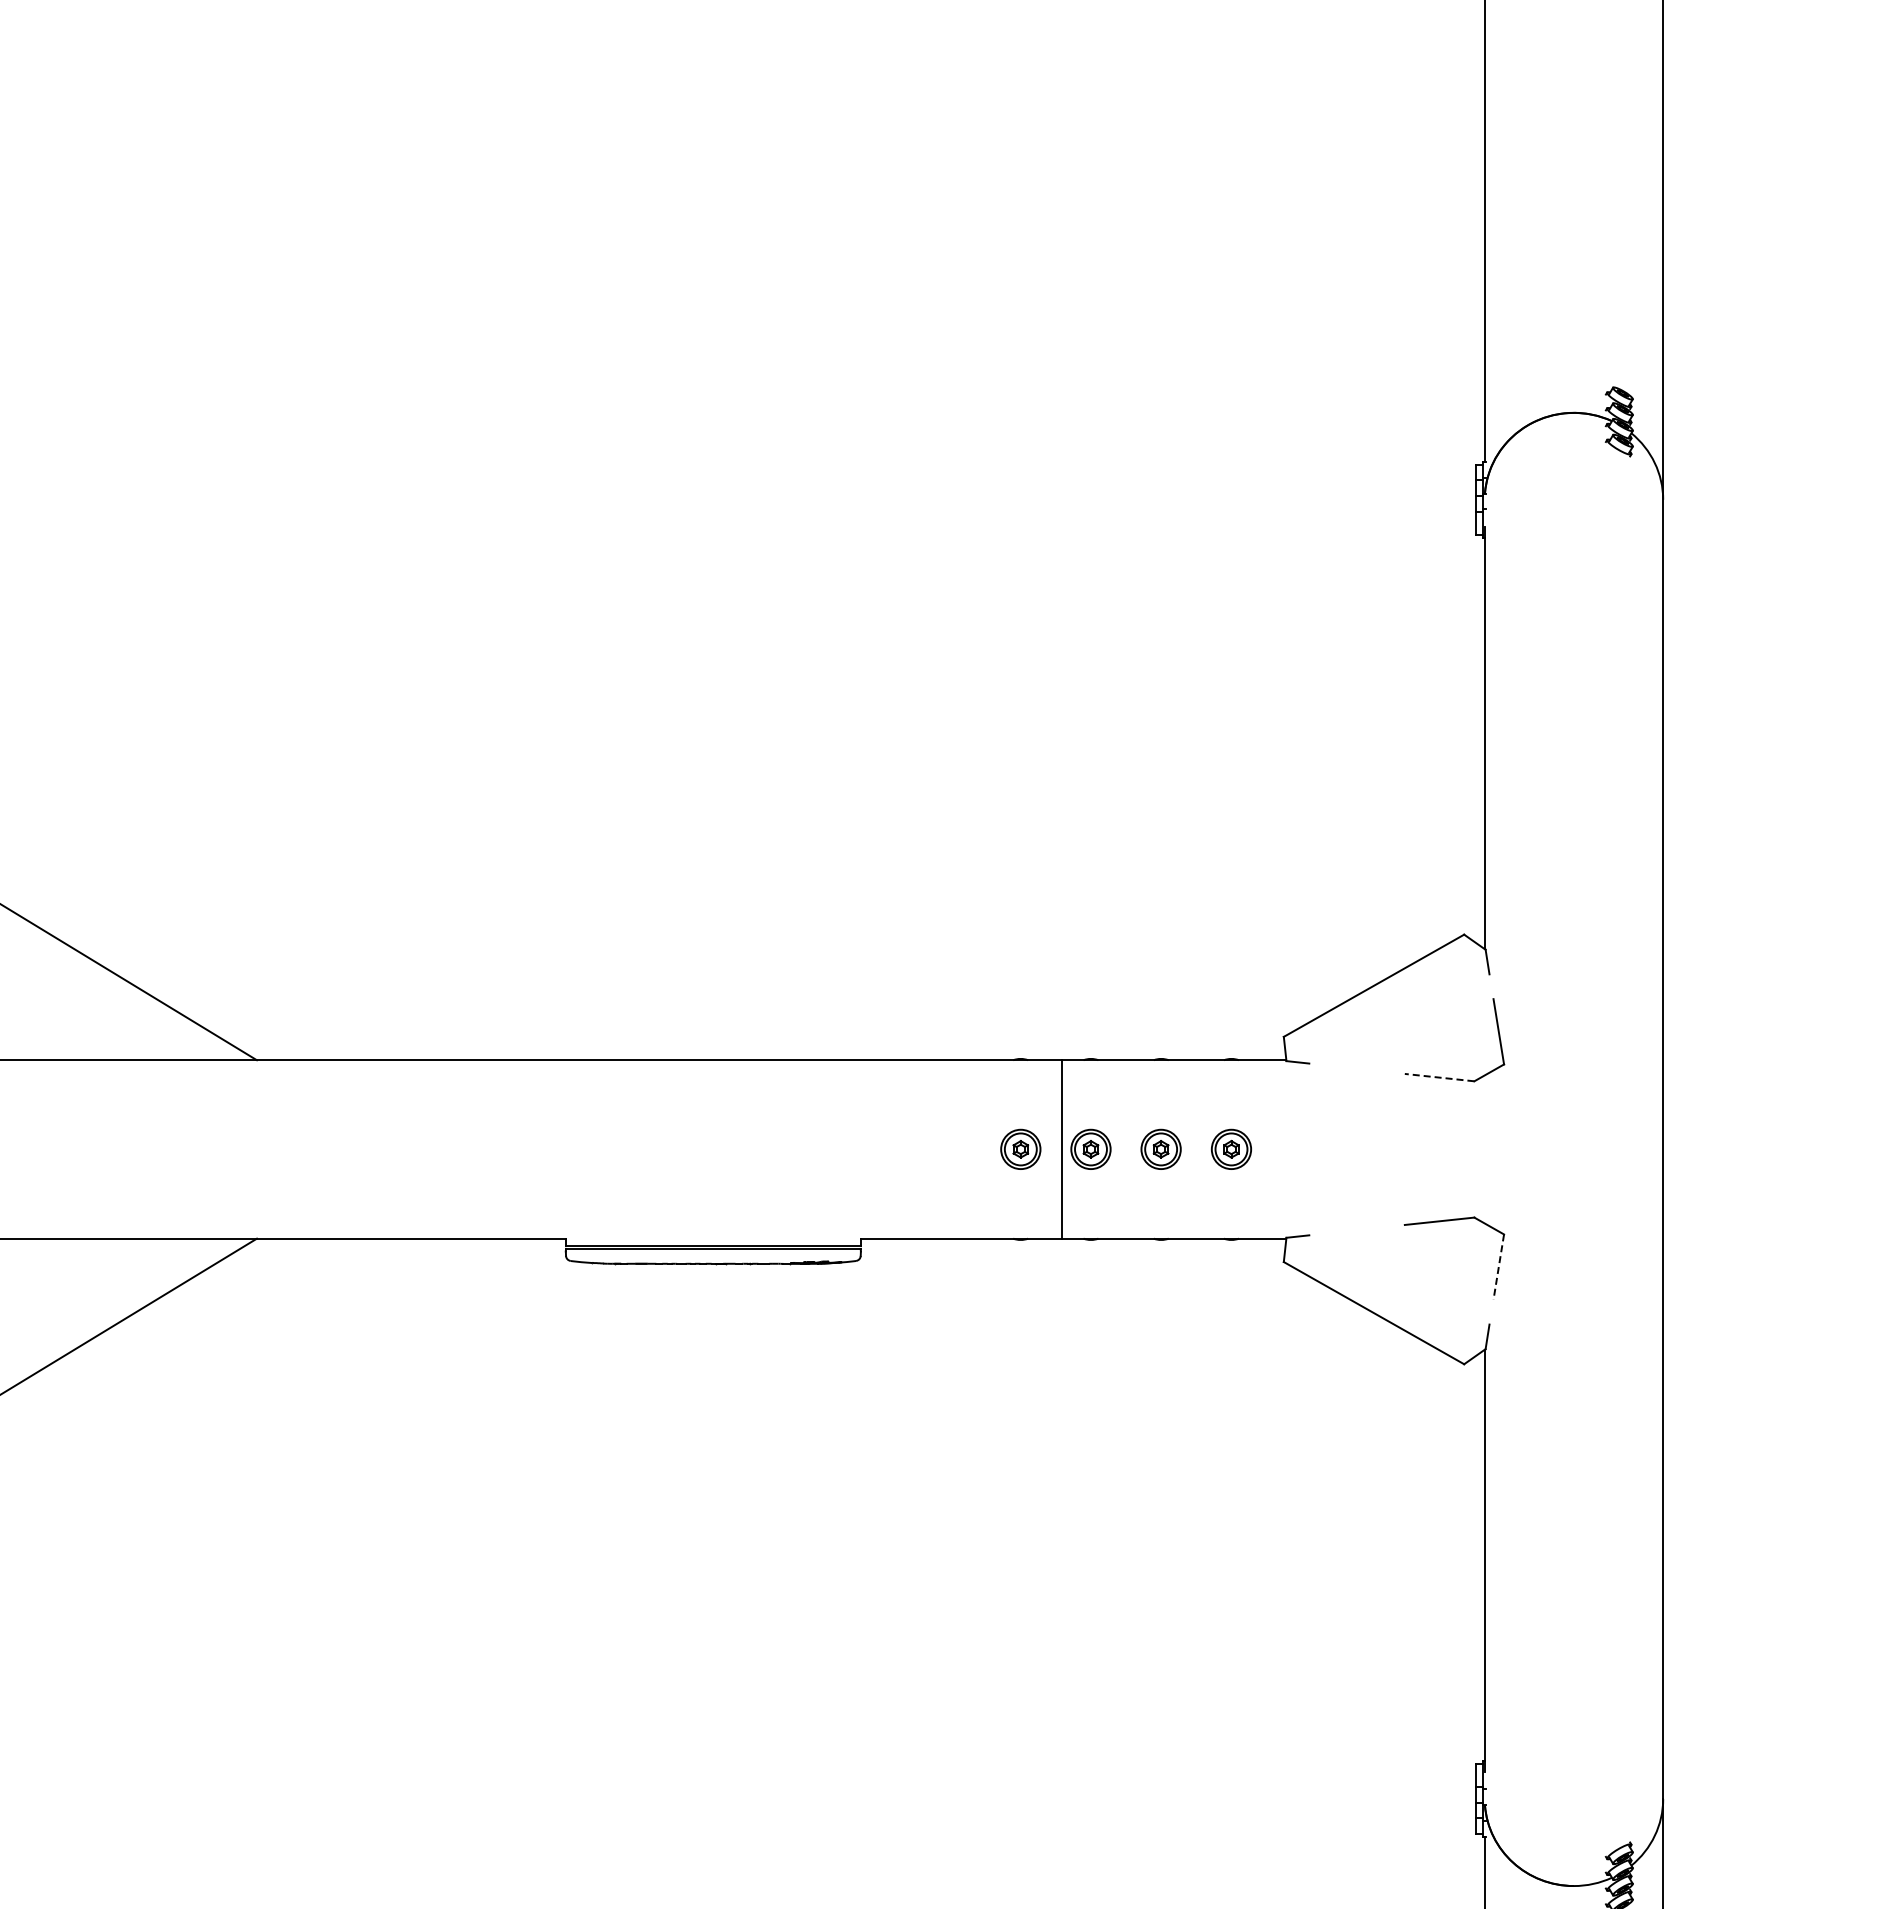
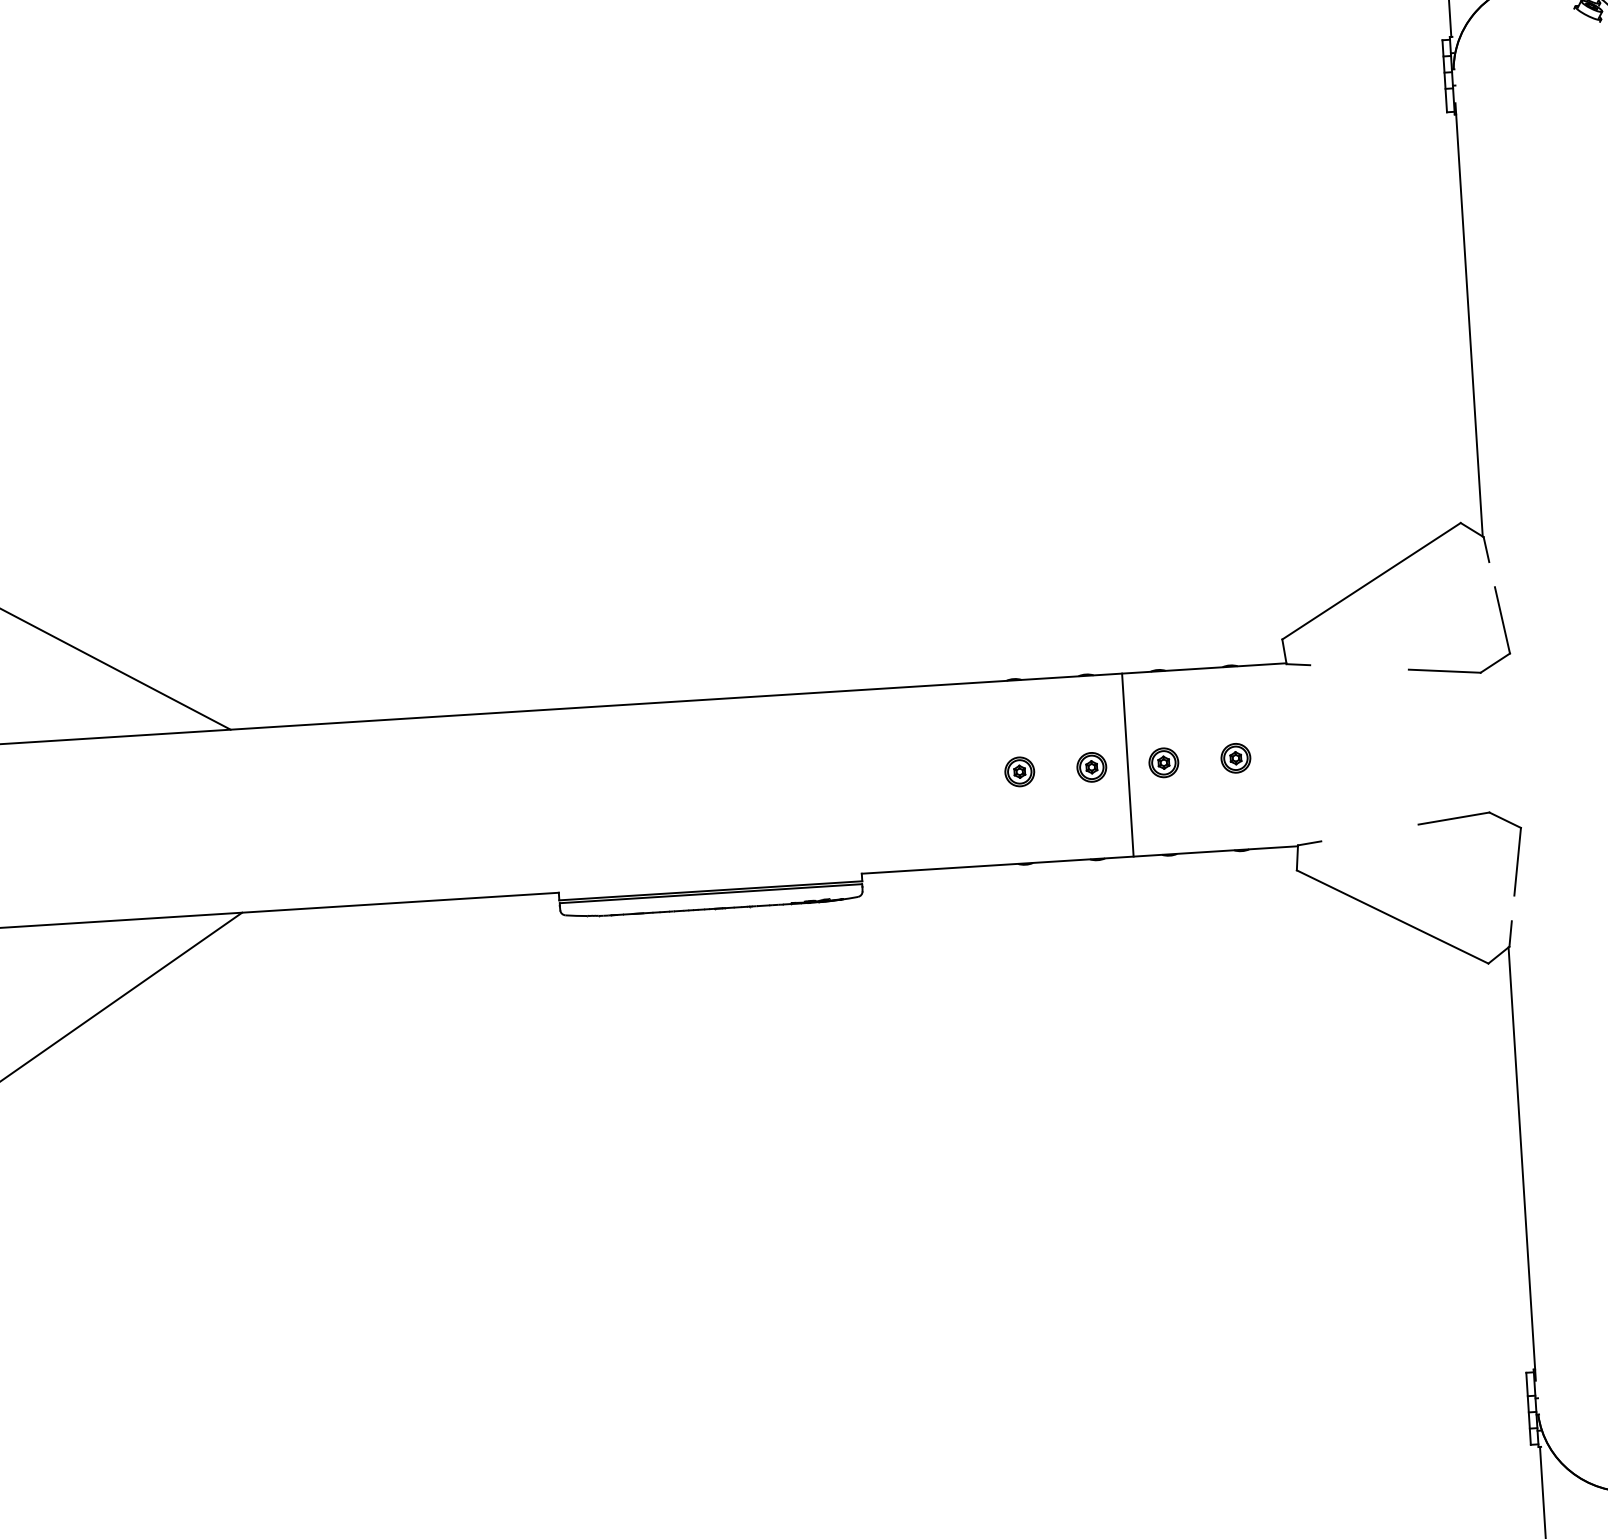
line: (1439, 1077) -> (1444, 671), dashed -> solid
part: (1020, 1149) -> (1019, 771), size x0.71
line: (1062, 1149) -> (1128, 765), moved
part: (1090, 1149) -> (1091, 767), size x0.71
part: (1161, 1149) -> (1164, 762), size x0.71
part: (1231, 1149) -> (1235, 758), size x0.71
line: (1498, 1267) -> (1517, 862), dashed -> solid

